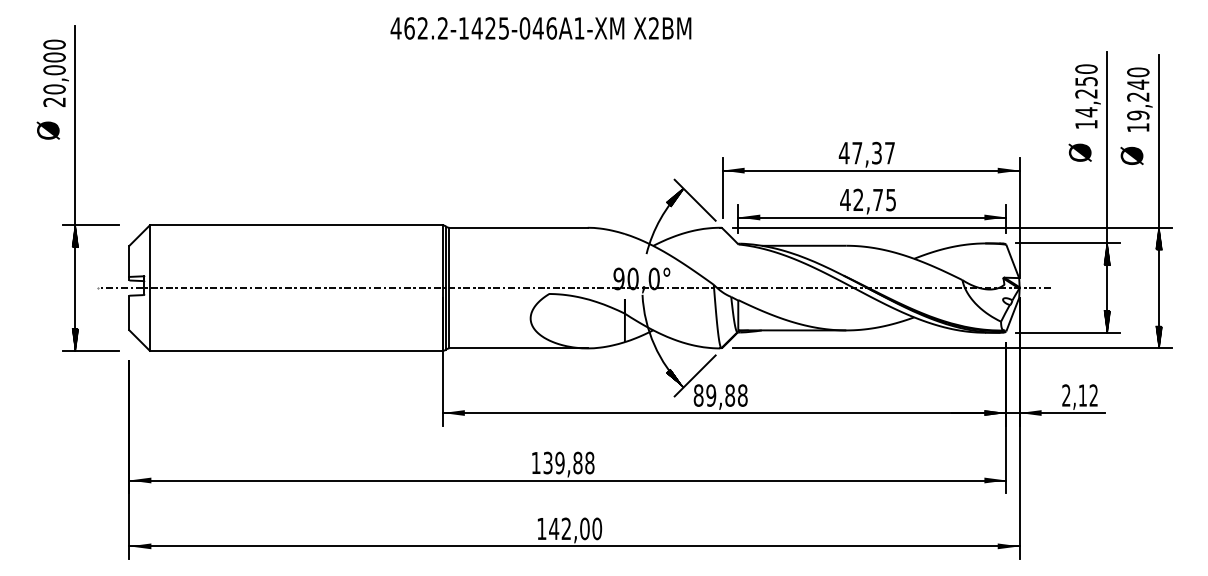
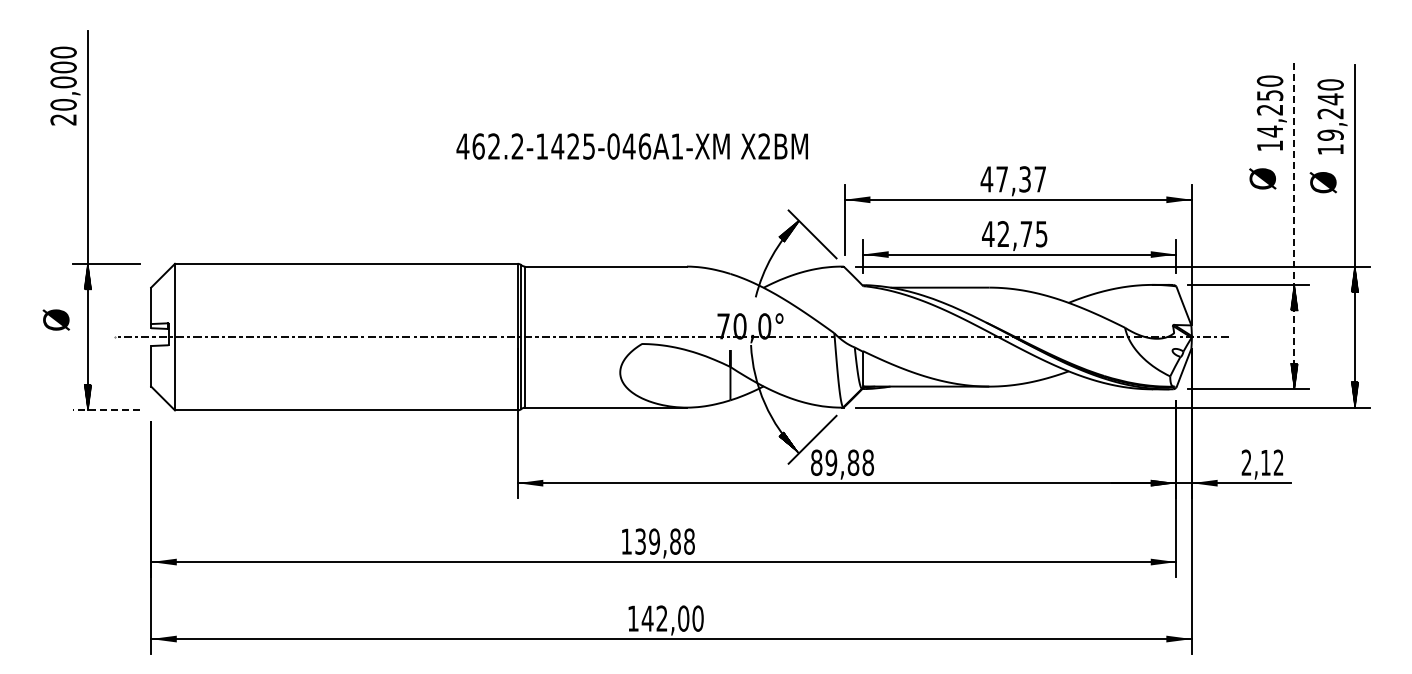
text: (540, 28) -> (631, 146), moved
text: (47, 130) -> (55, 319), moved
line: (1107, 191) -> (1294, 224), solid -> dashed
text: (618, 279) -> (723, 326), 90,0° -> 70,0°
line: (90, 350) -> (105, 410), solid -> dashed

